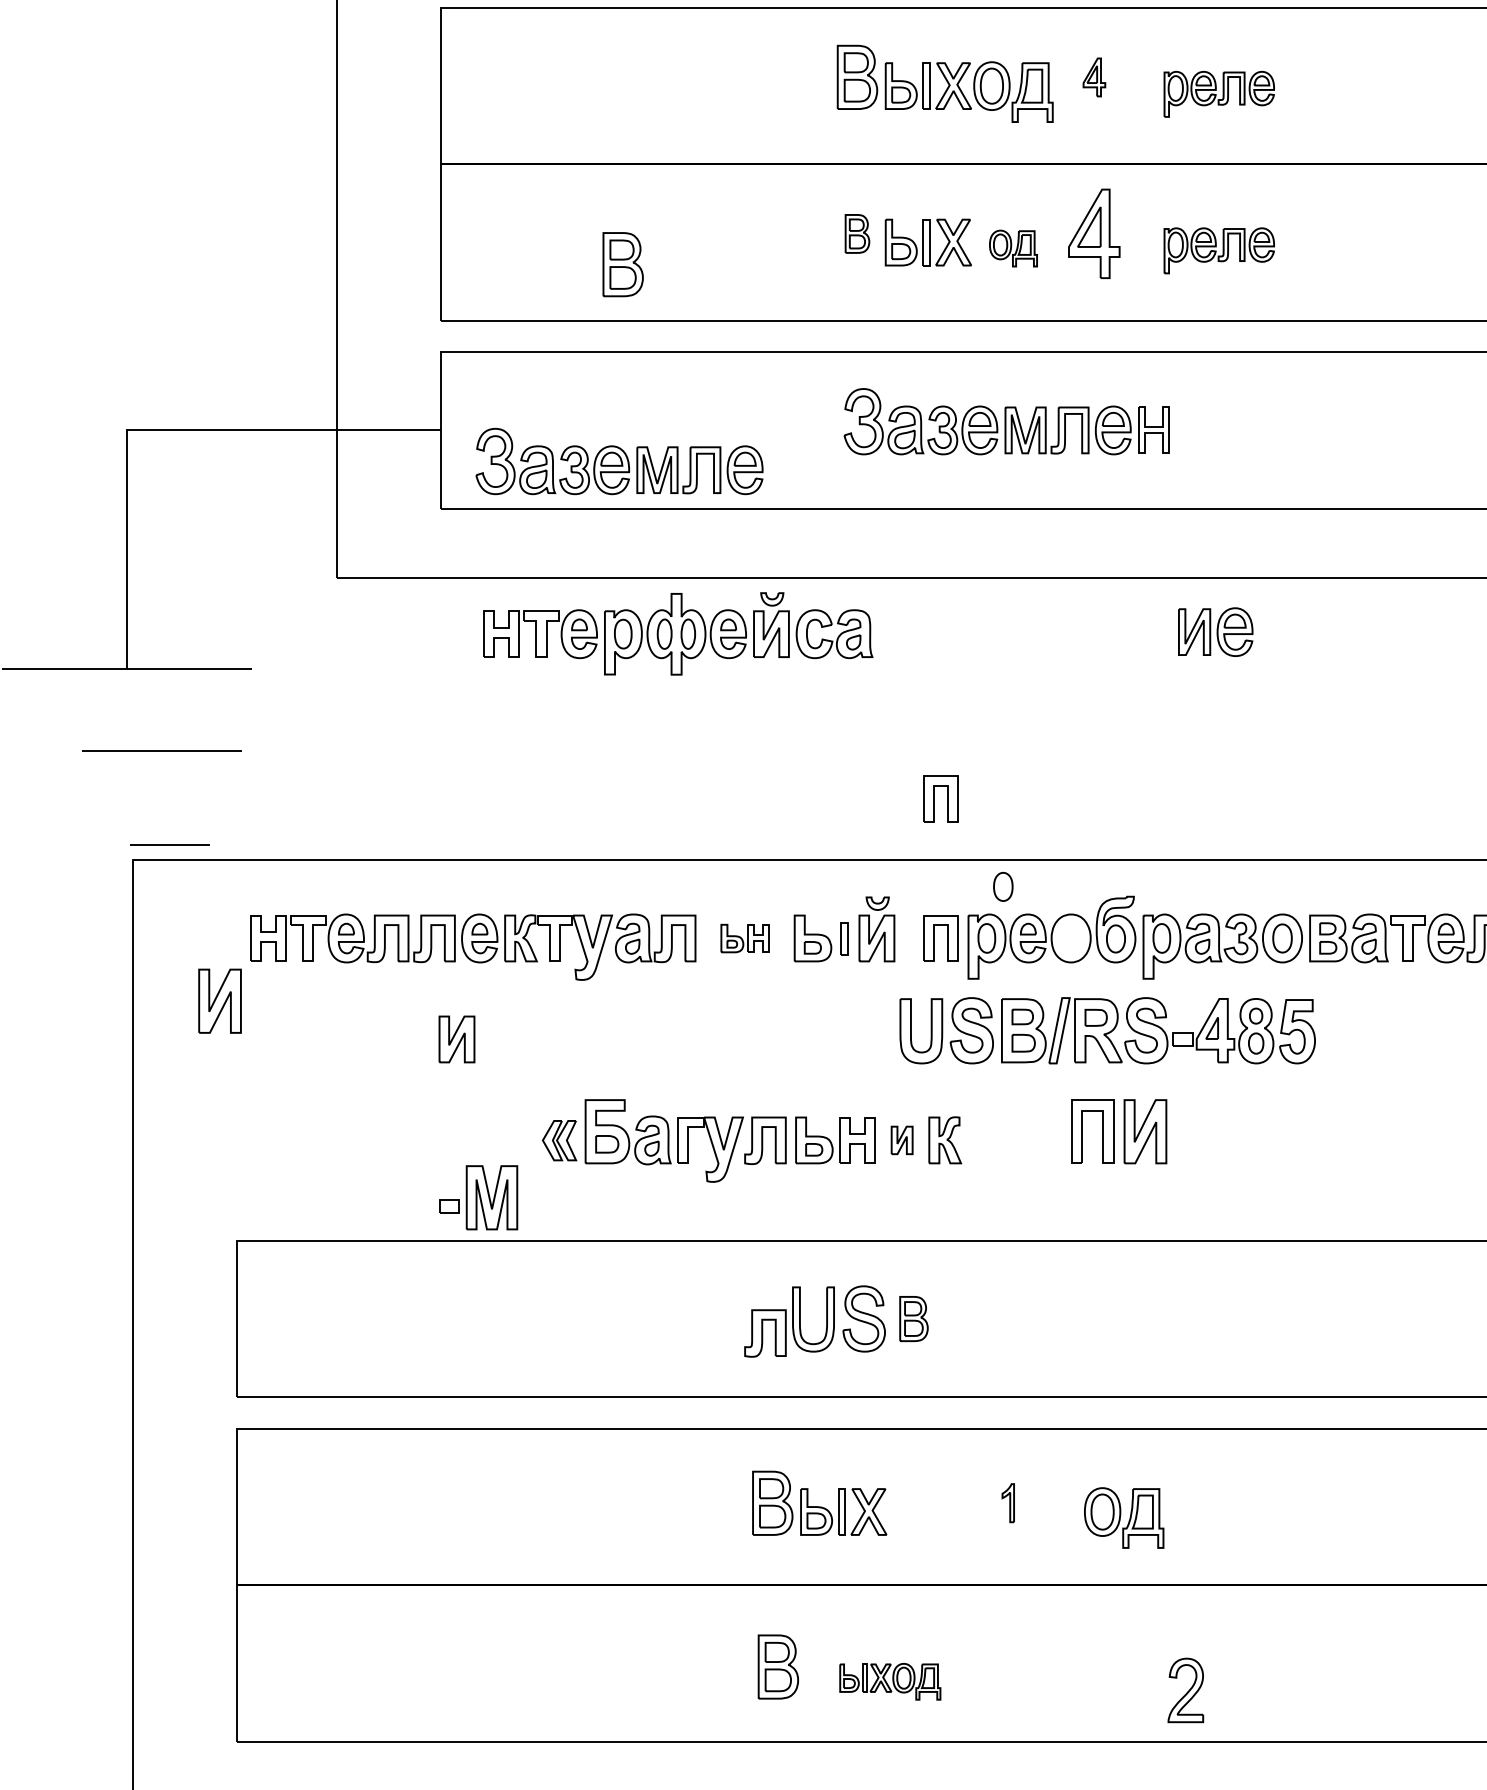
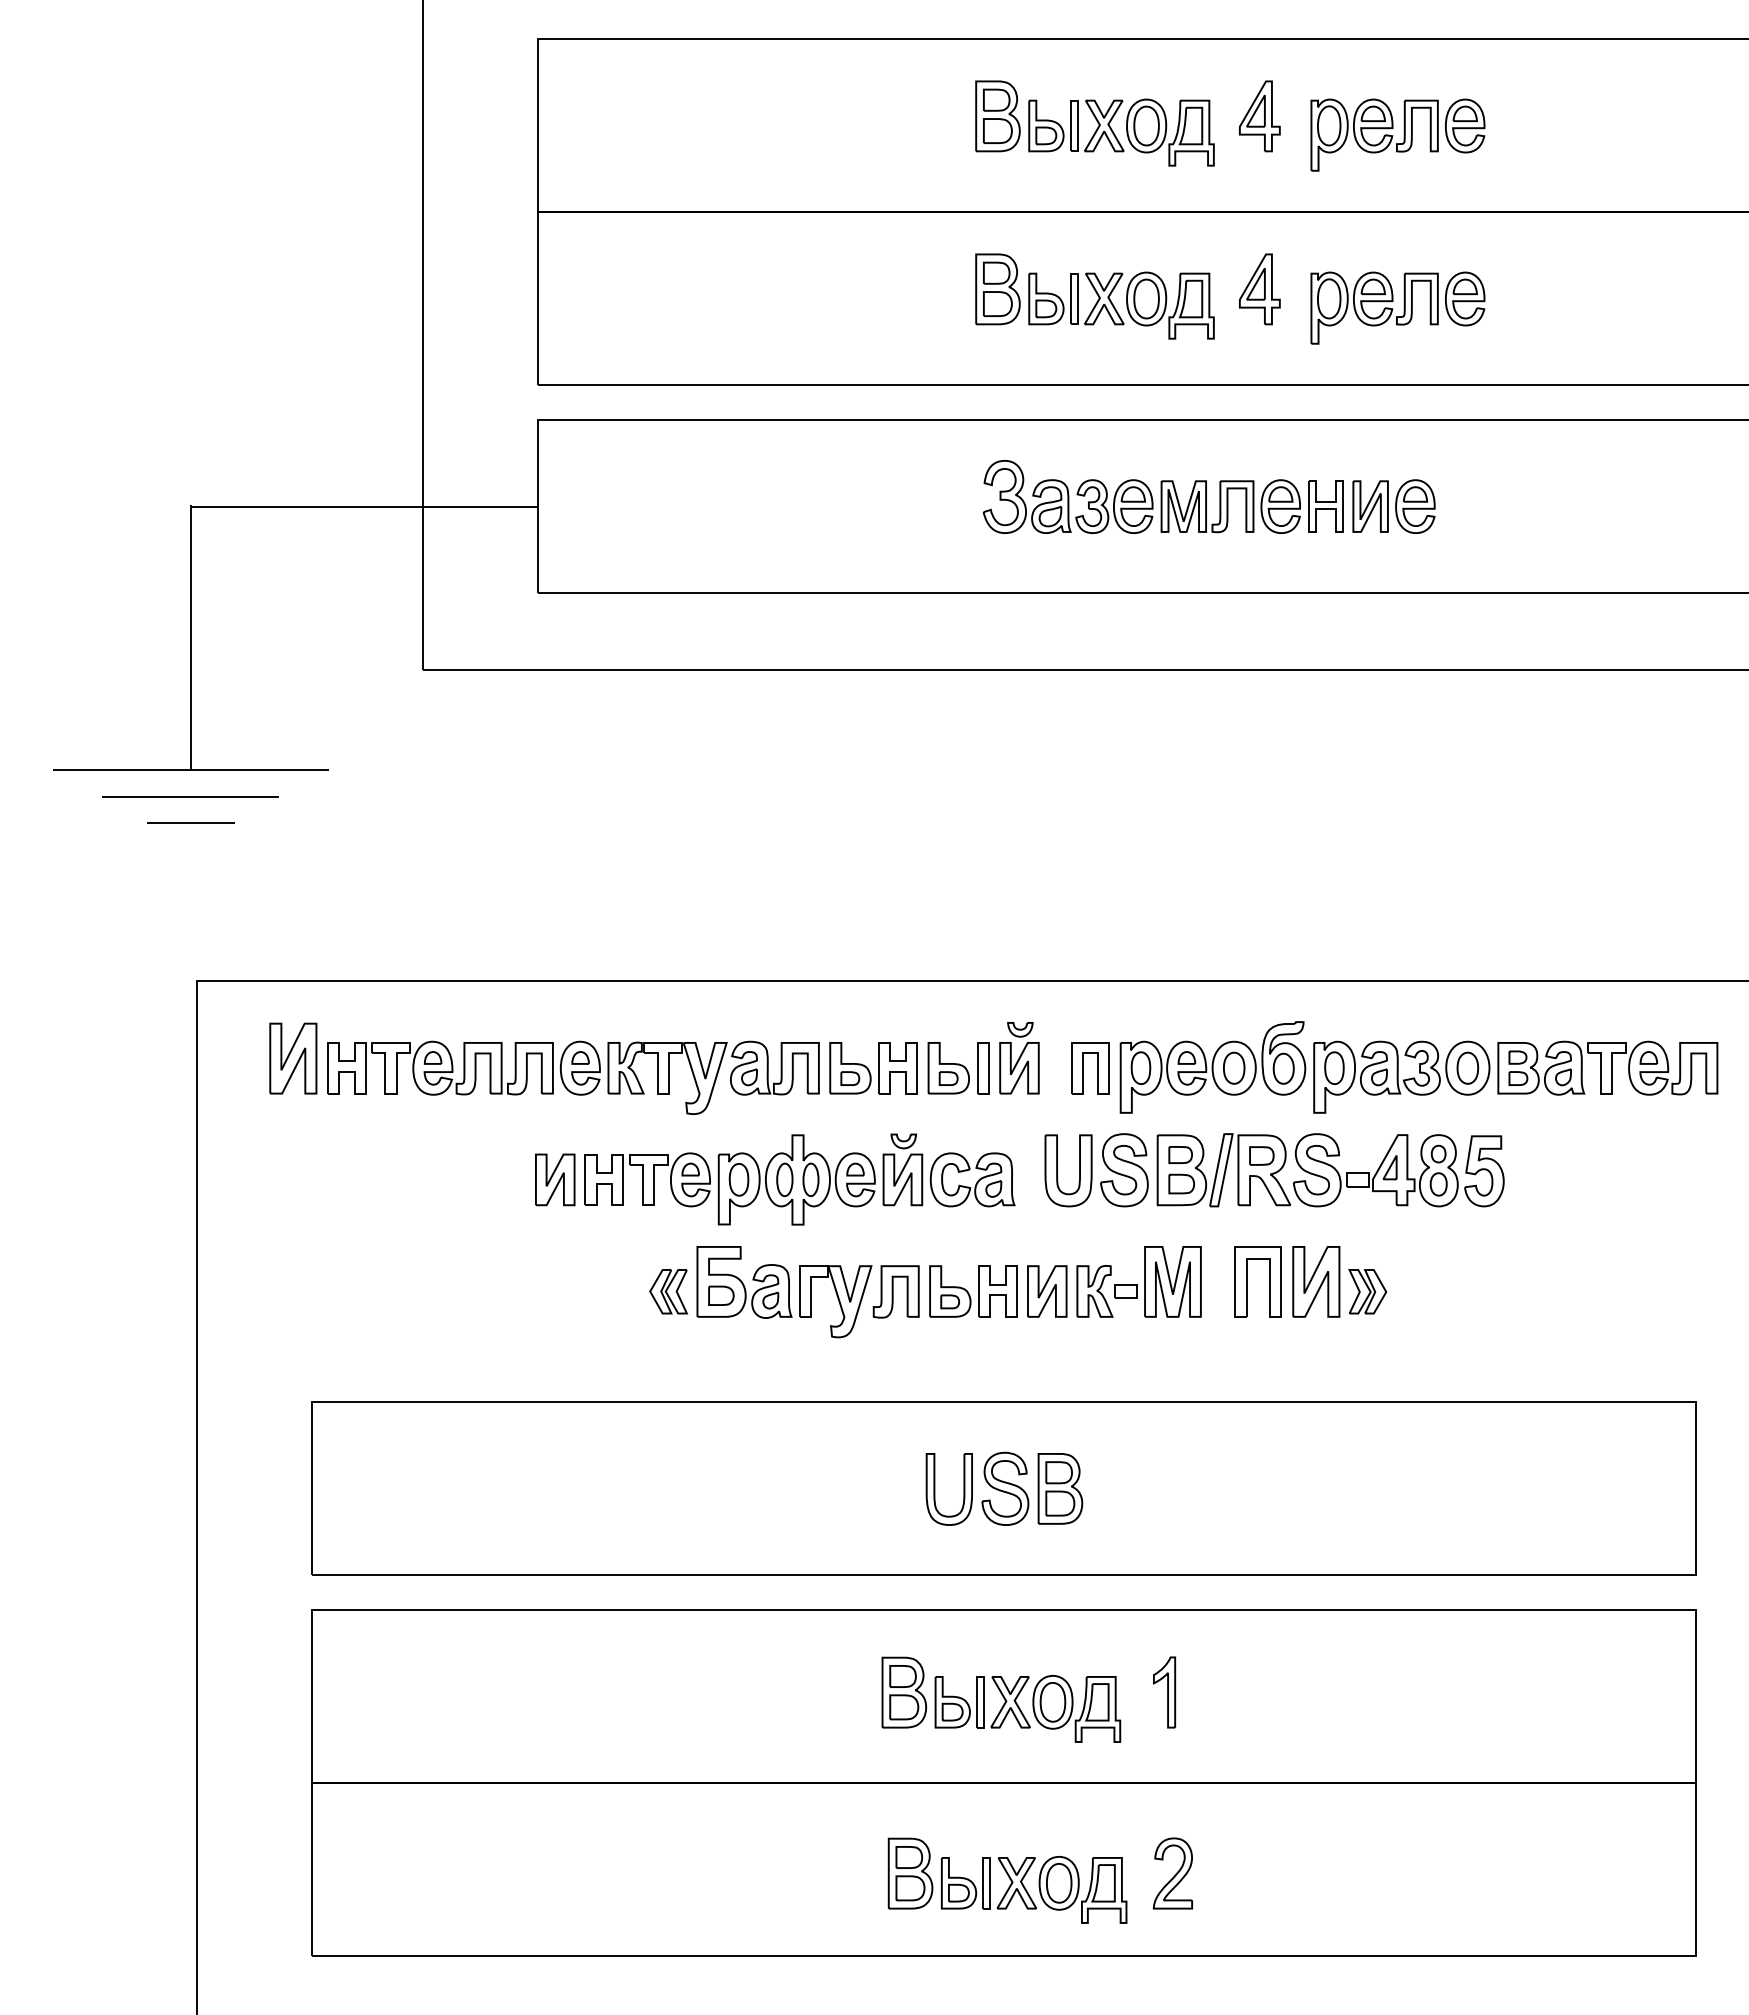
part: (1094, 77) -> (1259, 116), size x1.67
part: (1218, 93) -> (1397, 134), size x1.43
part: (857, 234) -> (997, 289), size x1.67
part: (1094, 234) -> (1259, 289), size x0.71
part: (1013, 248) -> (1170, 305), size x1.67
part: (1218, 250) -> (1397, 307), size x1.43
part: (622, 264) -> (738, 323), removed
part: (619, 461) -> (734, 540), removed
part: (1215, 632) -> (1393, 506), moved
part: (677, 633) -> (799, 1179), moved
line: (161, 750) -> (190, 796), moved
part: (934, 799) -> (1083, 914), removed
line: (169, 844) -> (190, 822), moved
part: (1003, 886) -> (1234, 1067), moved
part: (744, 938) -> (873, 1068), size x1.67
part: (844, 938) -> (983, 1068), size x1.43
part: (220, 1001) -> (293, 1058), moved
part: (902, 1140) -> (1047, 1291), size x1.67
part: (1191, 1140) -> (1367, 1291), added
part: (478, 1197) -> (1157, 1281), moved
part: (914, 1318) -> (1060, 1488), size x1.43
part: (764, 1333) -> (895, 1504), removed
part: (1008, 1503) -> (1164, 1692), size x1.67
part: (1123, 1517) -> (1076, 1708), moved
part: (890, 1681) -> (1034, 1889), size x1.67
part: (1185, 1690) -> (1172, 1873), moved

